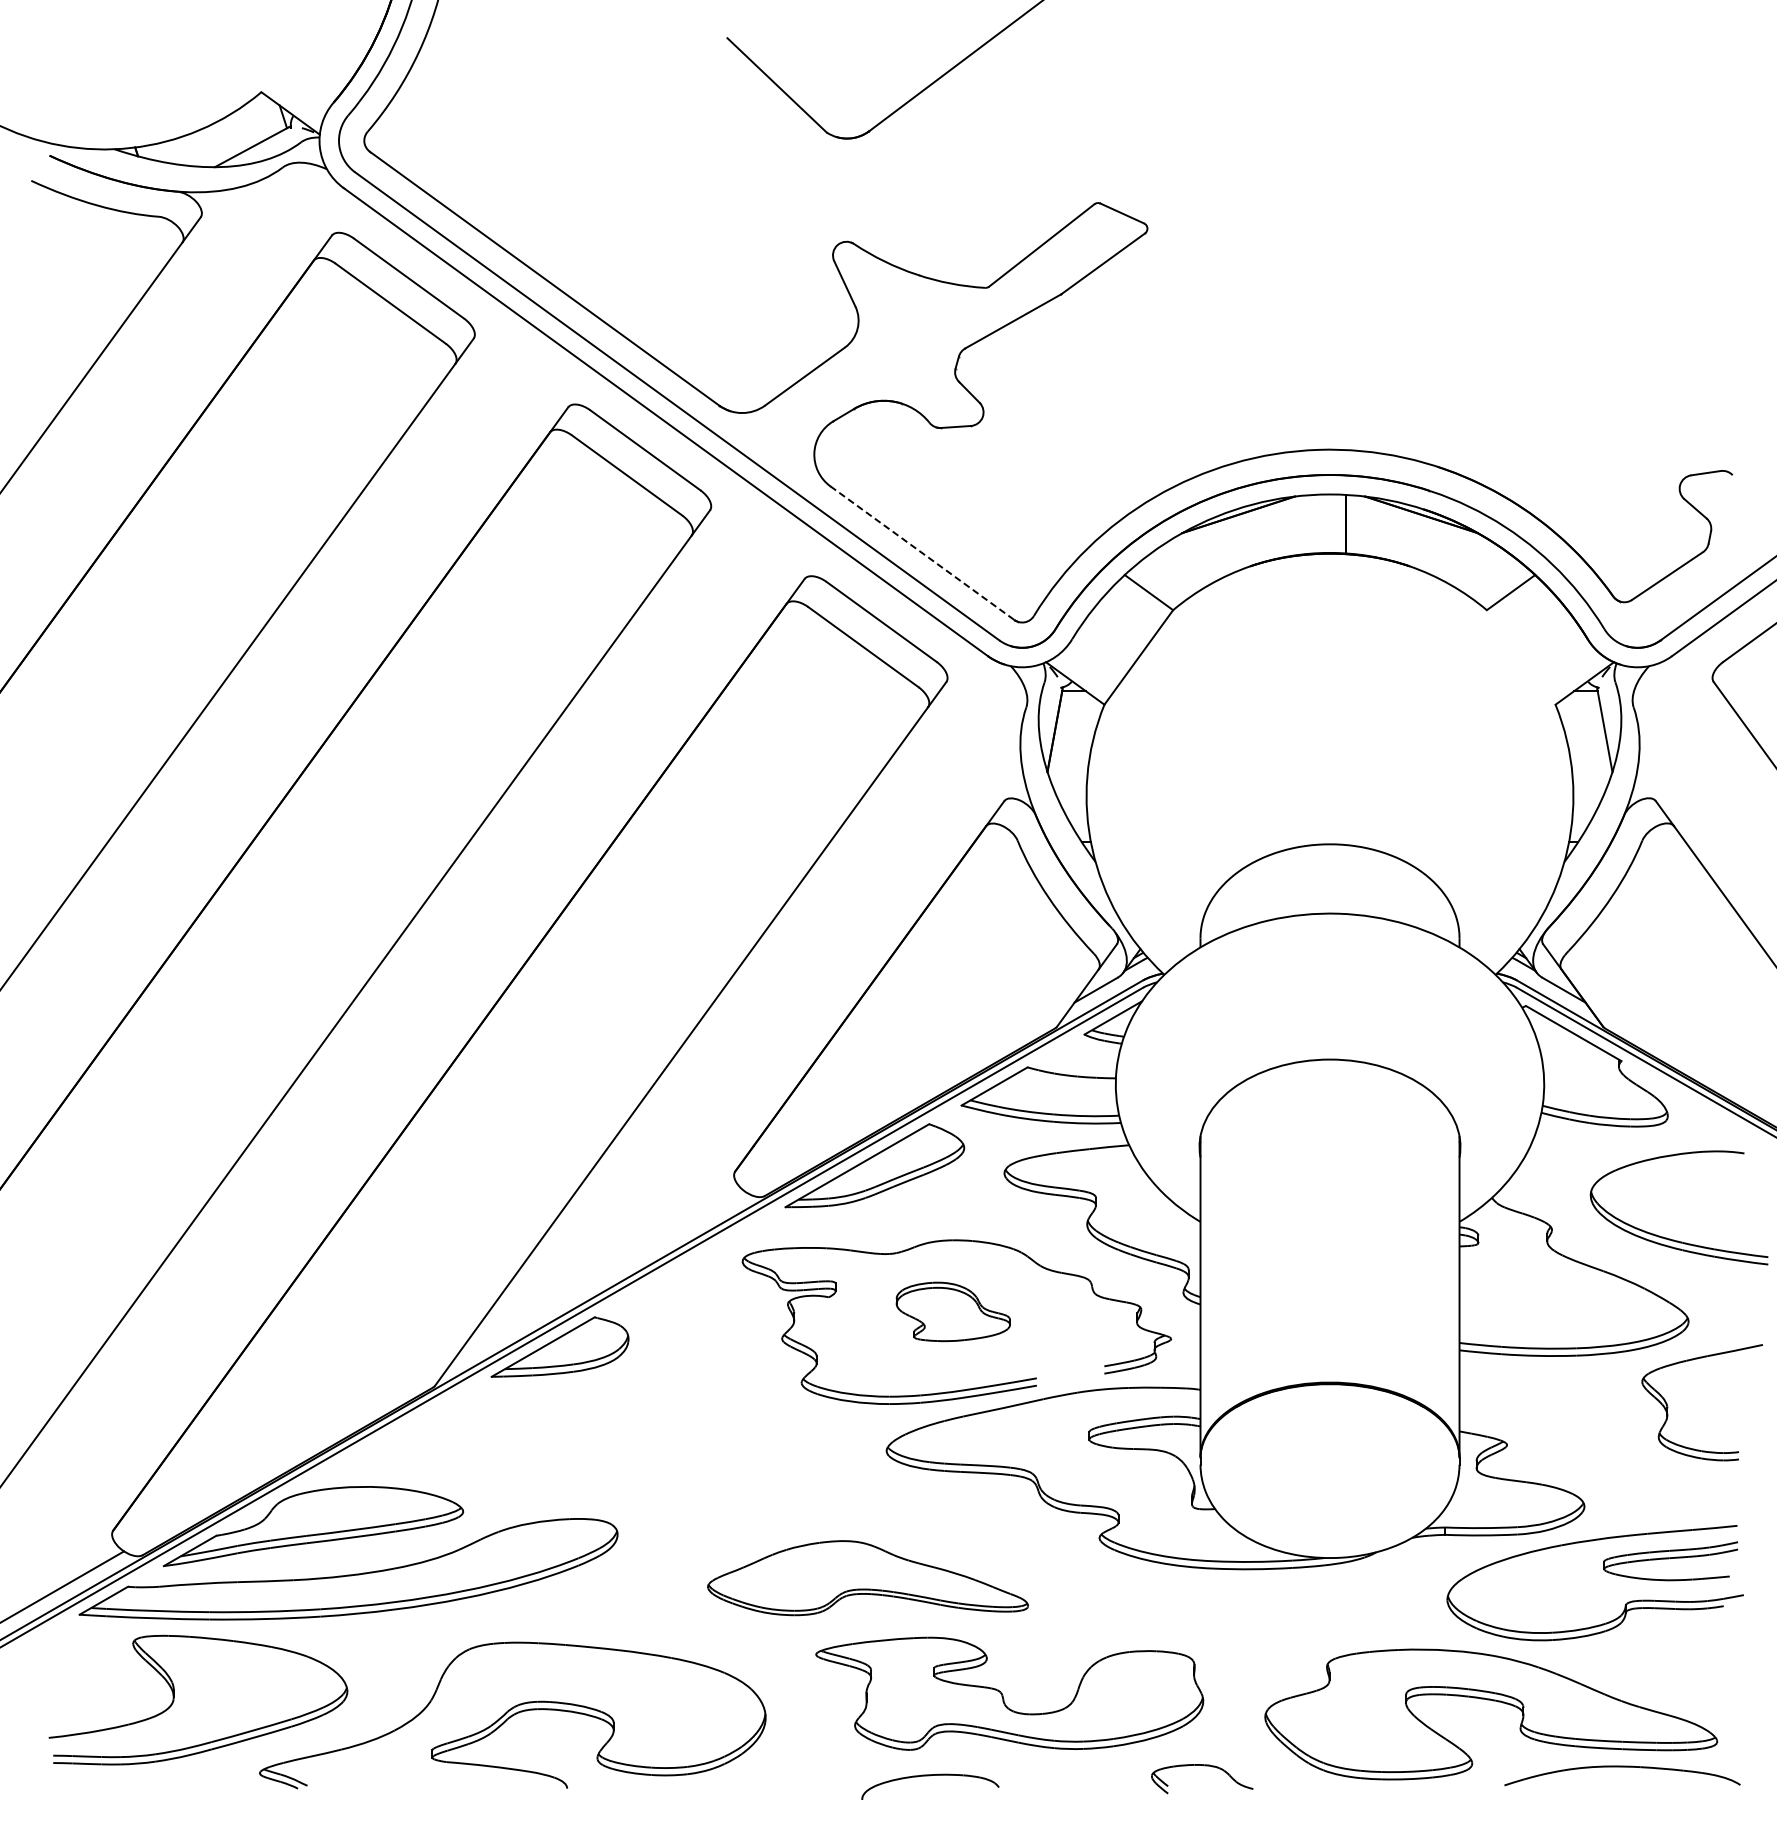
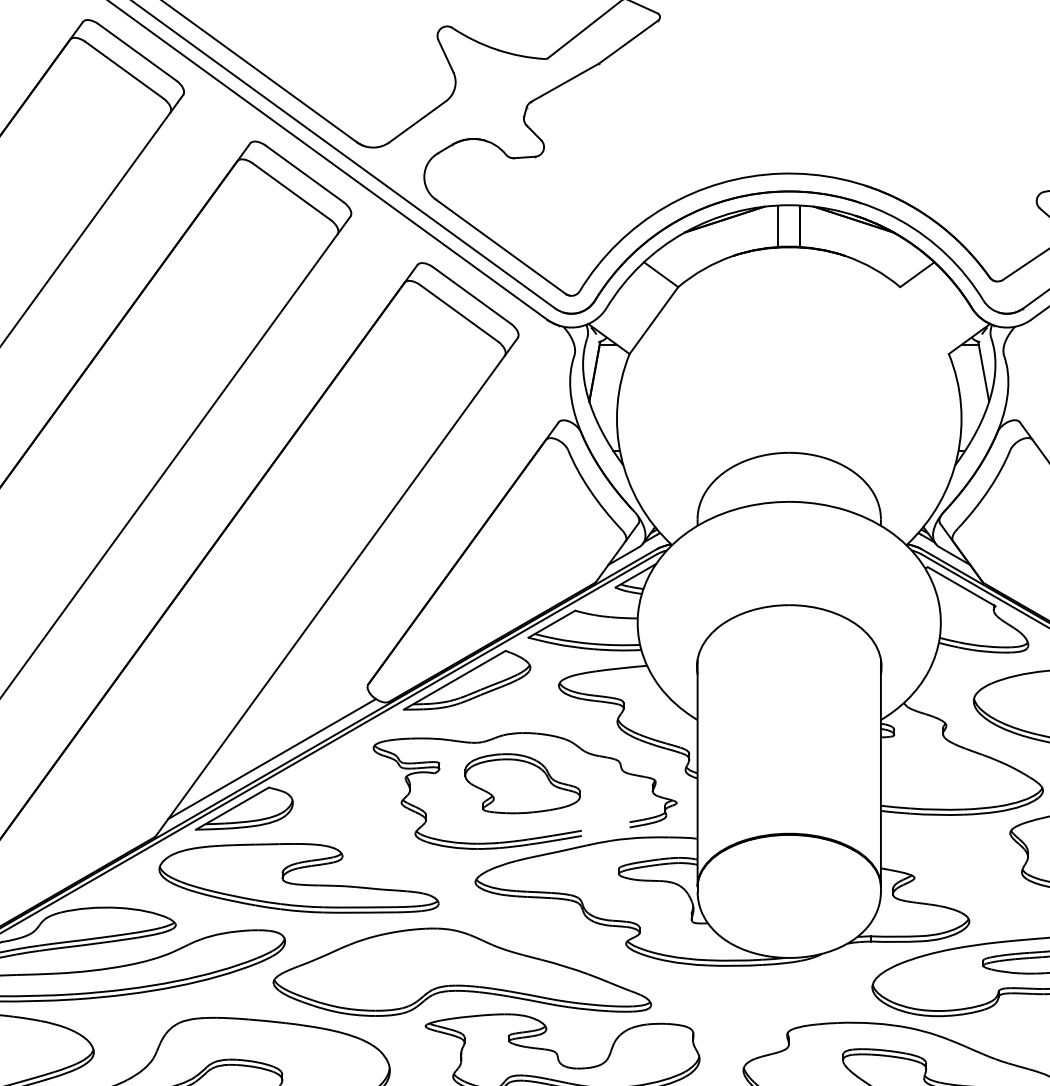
line: (1314, 523) -> (778, 225), added
line: (922, 553) -> (500, 247), dashed -> solid
line: (599, 1276) -> (272, 758), added
part: (953, 1311) -> (522, 783), size x1.43
part: (637, 1453) -> (299, 883), added
part: (867, 1577) -> (461, 971), size x1.67

